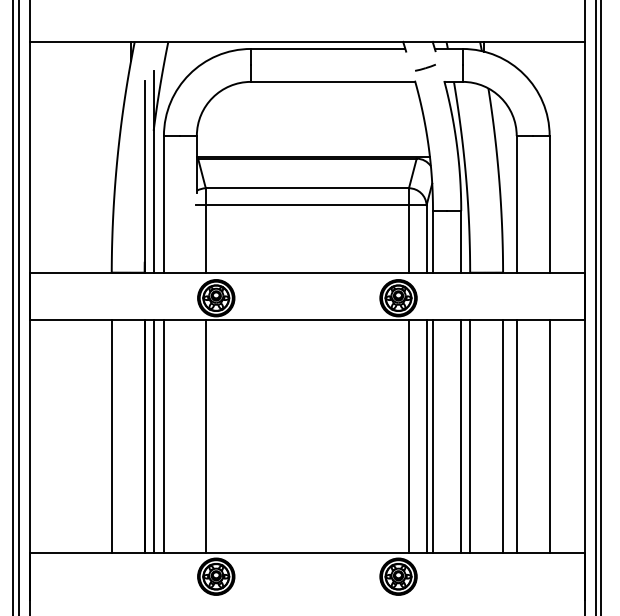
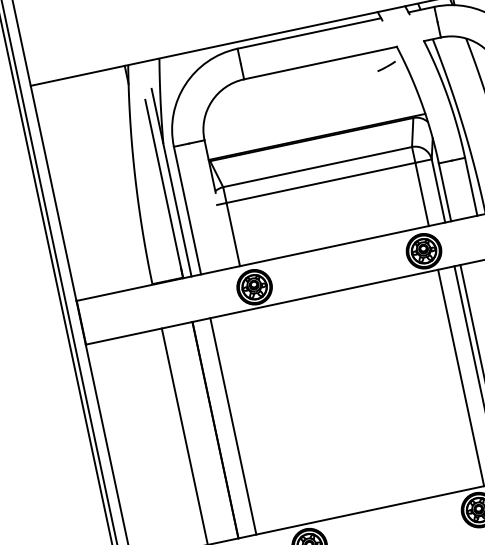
line: (425, 67) -> (386, 66), moved
line: (153, 436) -> (223, 428), removed
line: (205, 436) -> (271, 417), removed

